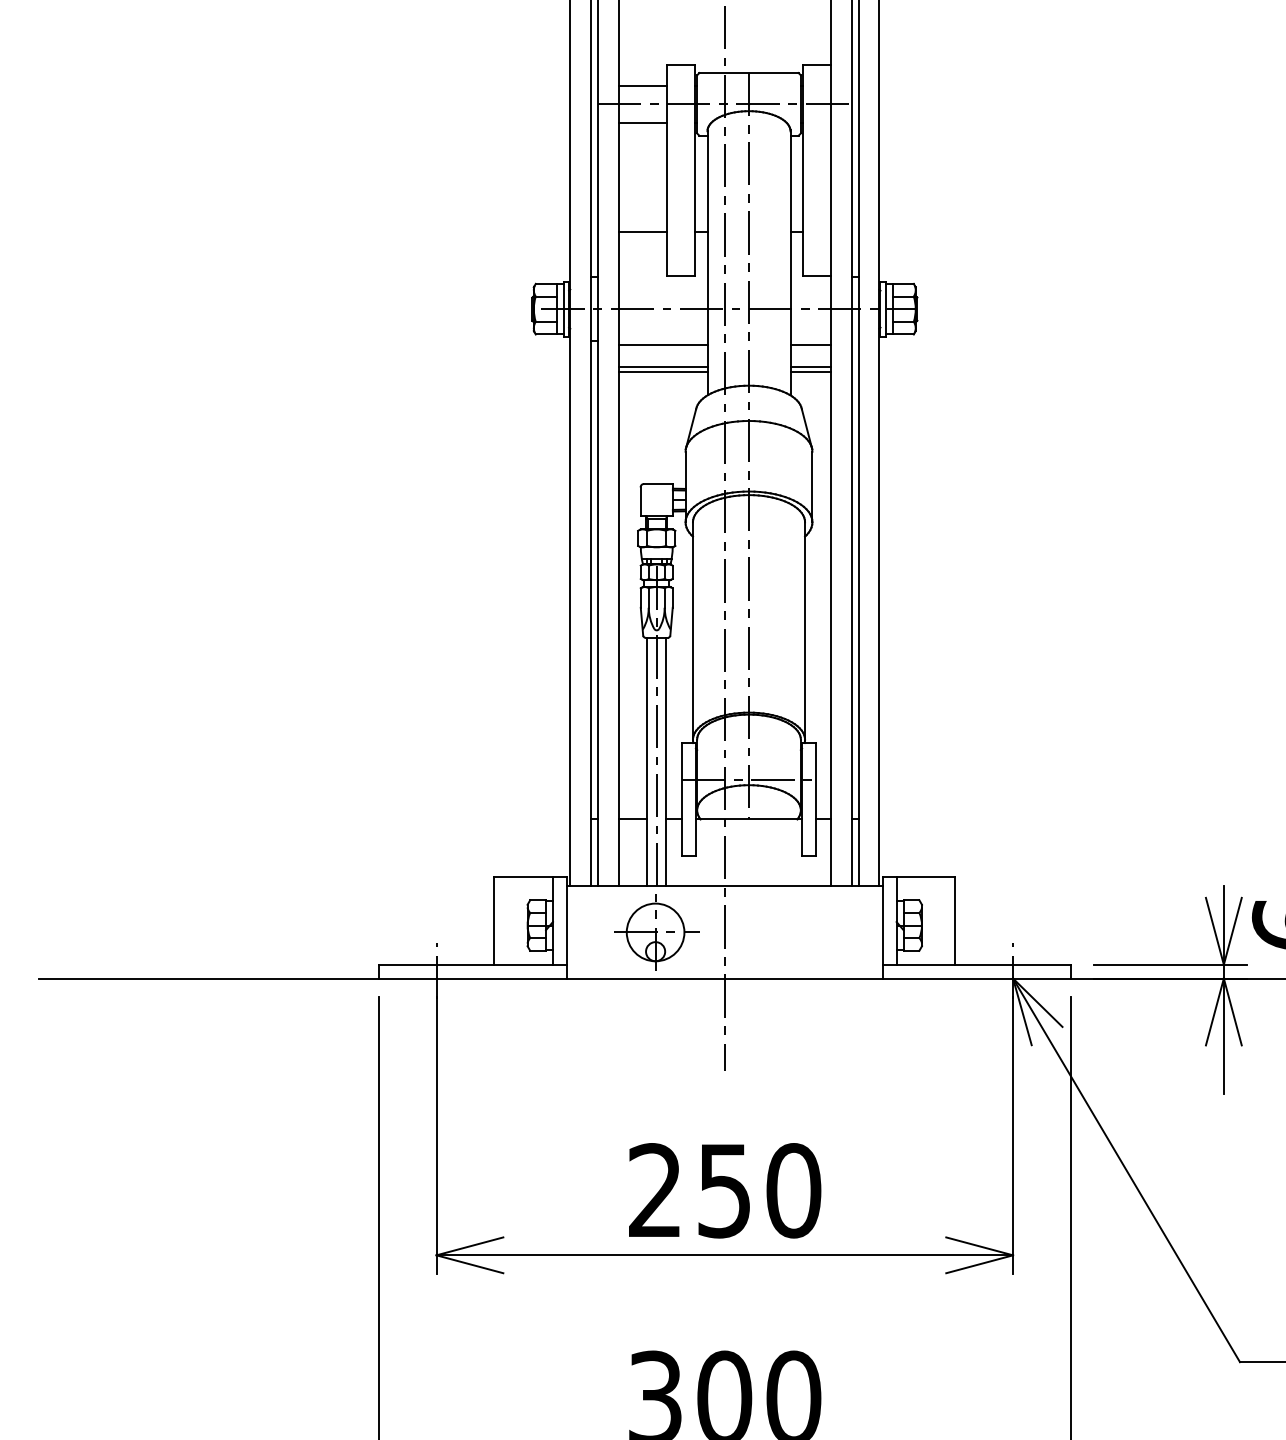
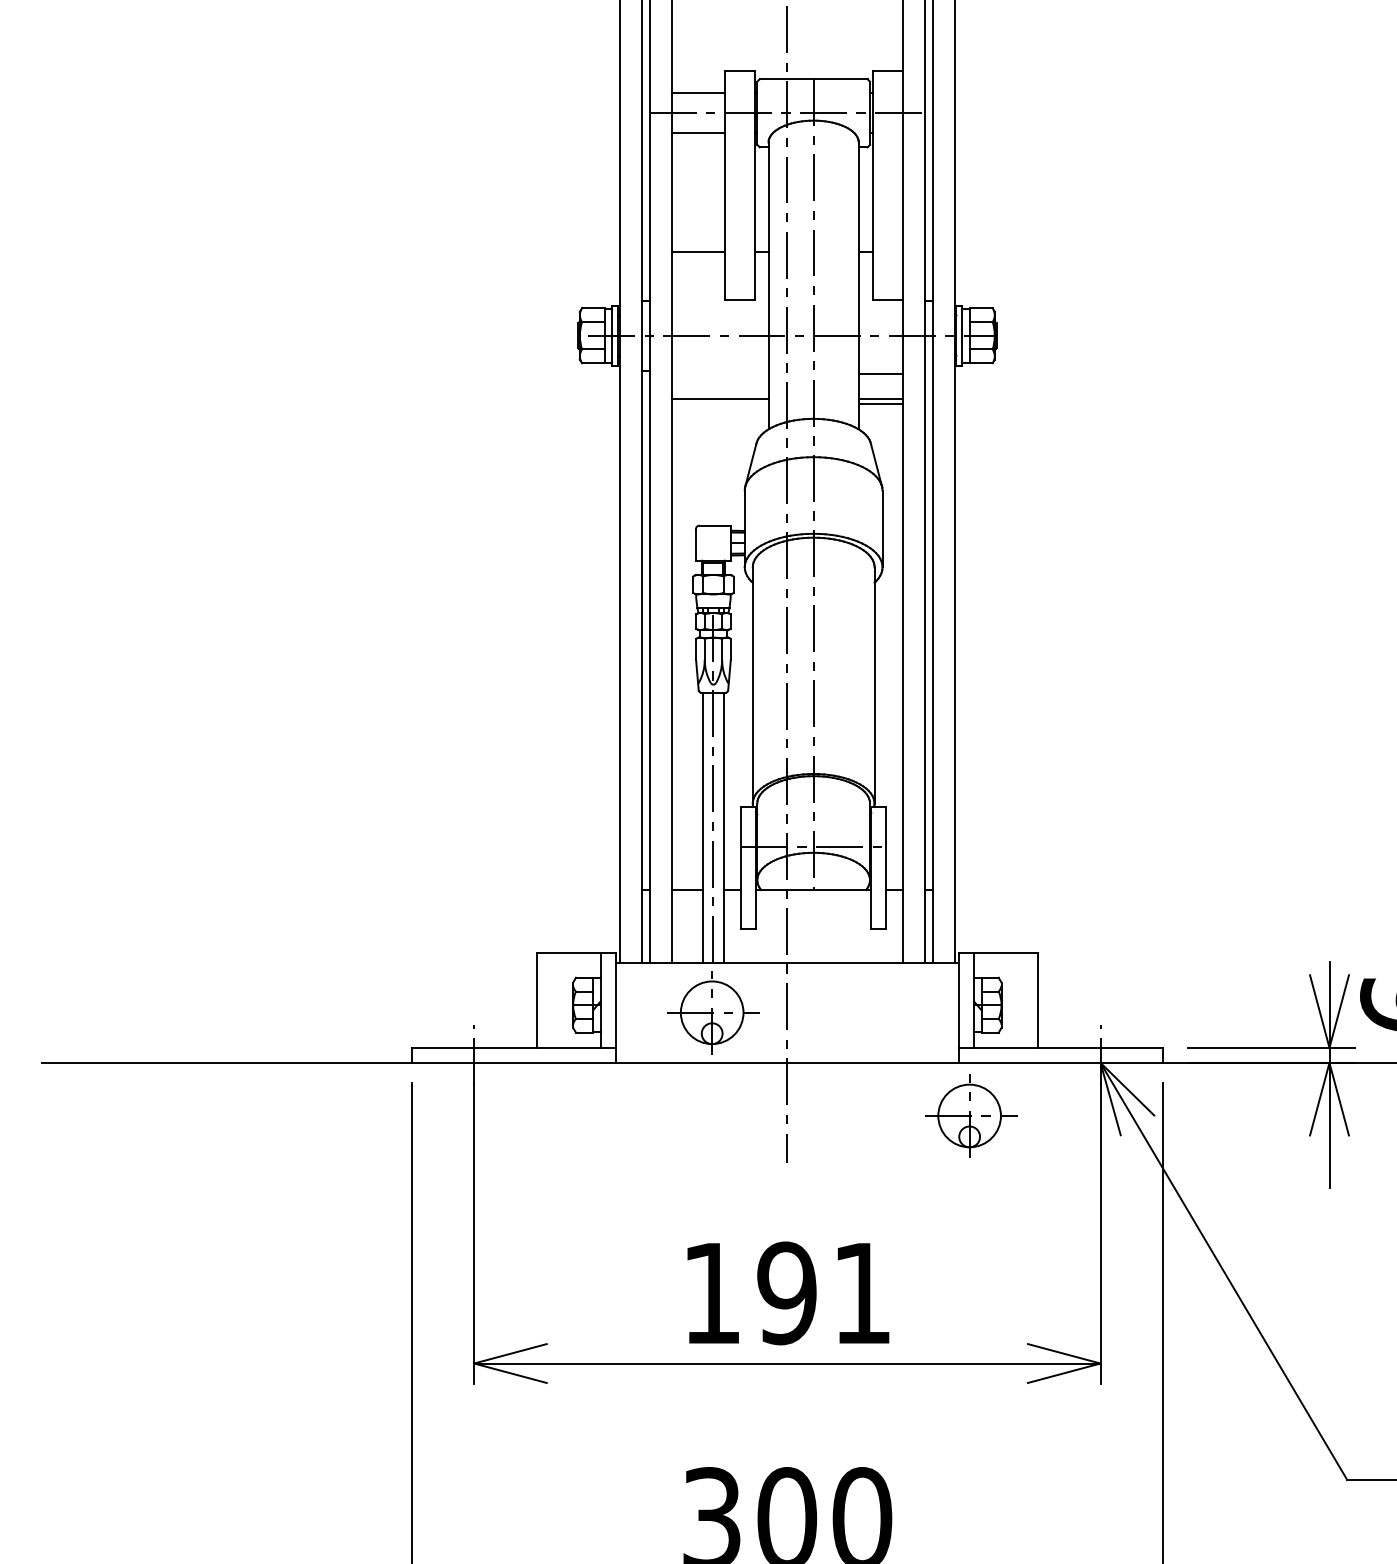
line: (662, 344) -> (719, 374), removed
line: (662, 372) -> (719, 404), removed
part: (893, 1027) -> (970, 1116), added
text: (725, 1190) -> (788, 1293), 250 -> 191

